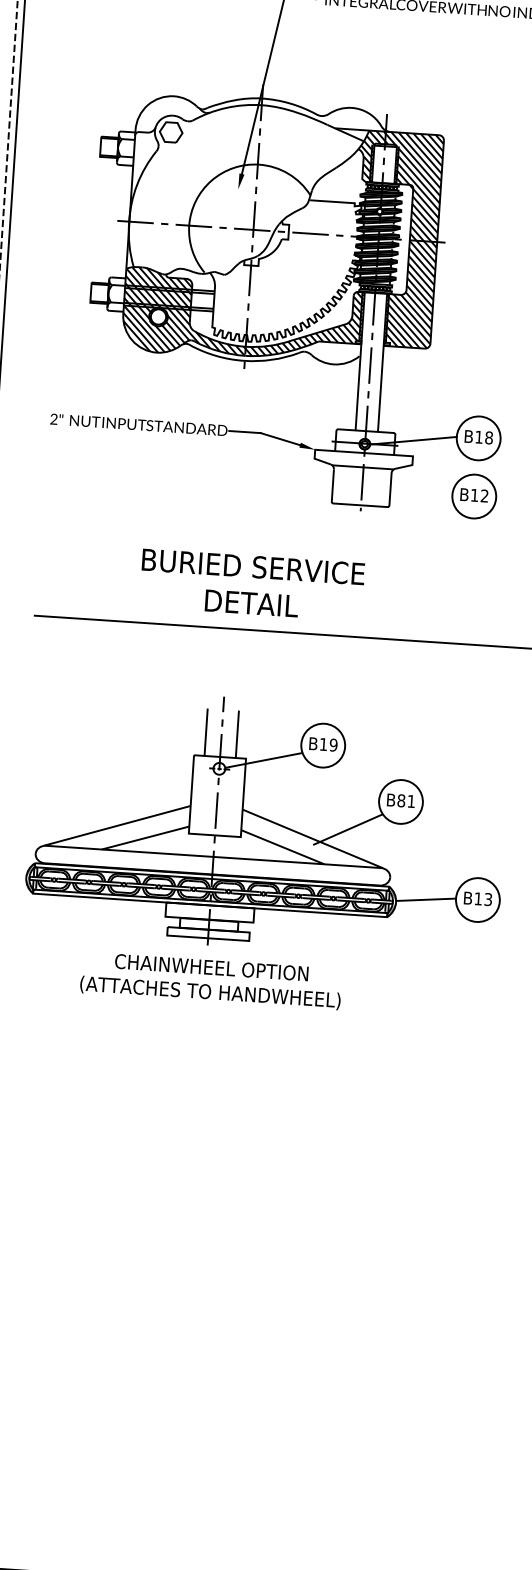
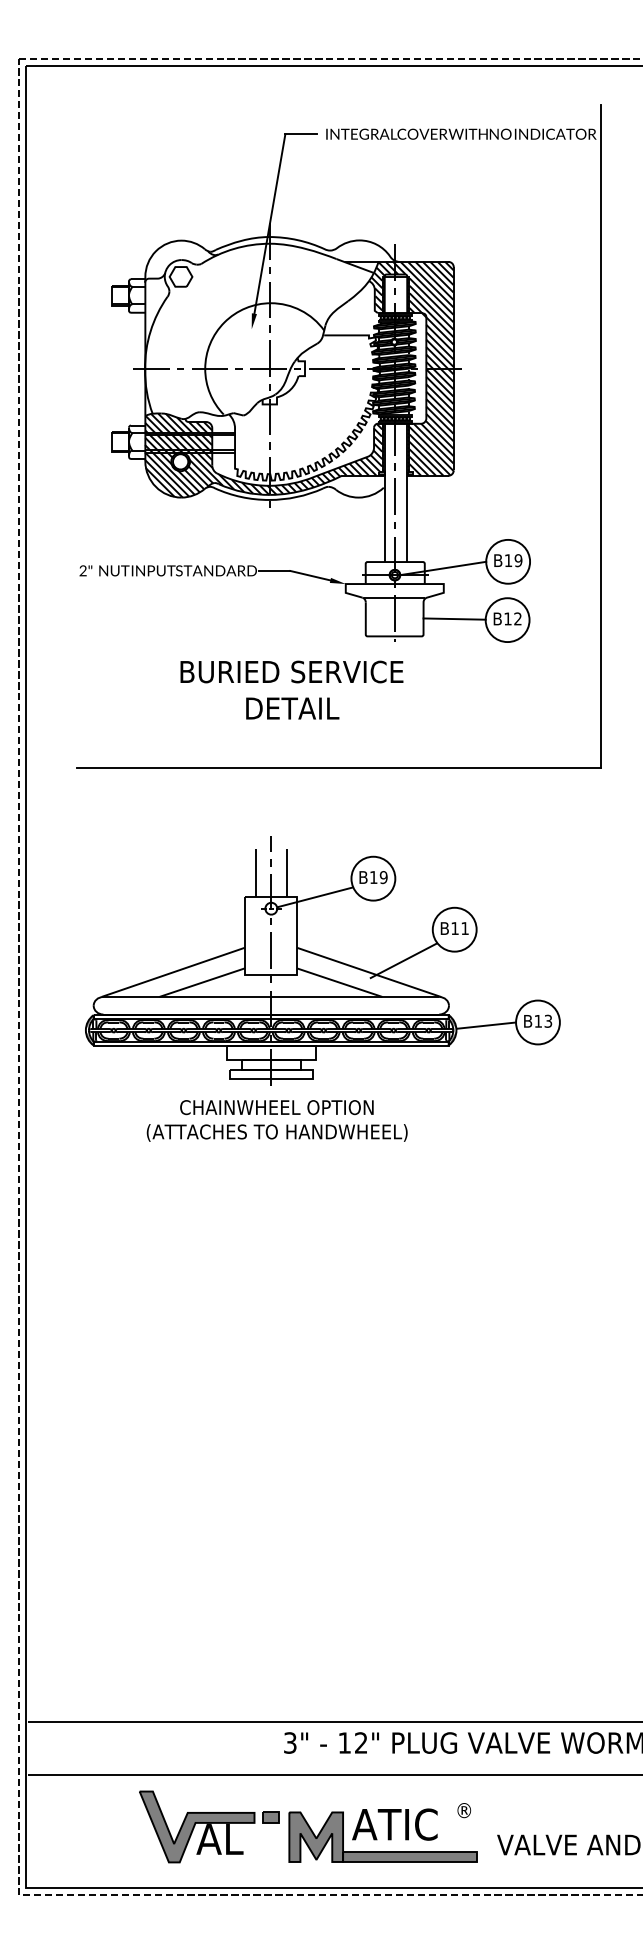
text: (489, 437) -> (518, 560), B18 -> B19
line: (421, 491) -> (454, 618), added
text: (251, 584) -> (291, 689), moved
text: (400, 800) -> (454, 928), B81 -> B11

